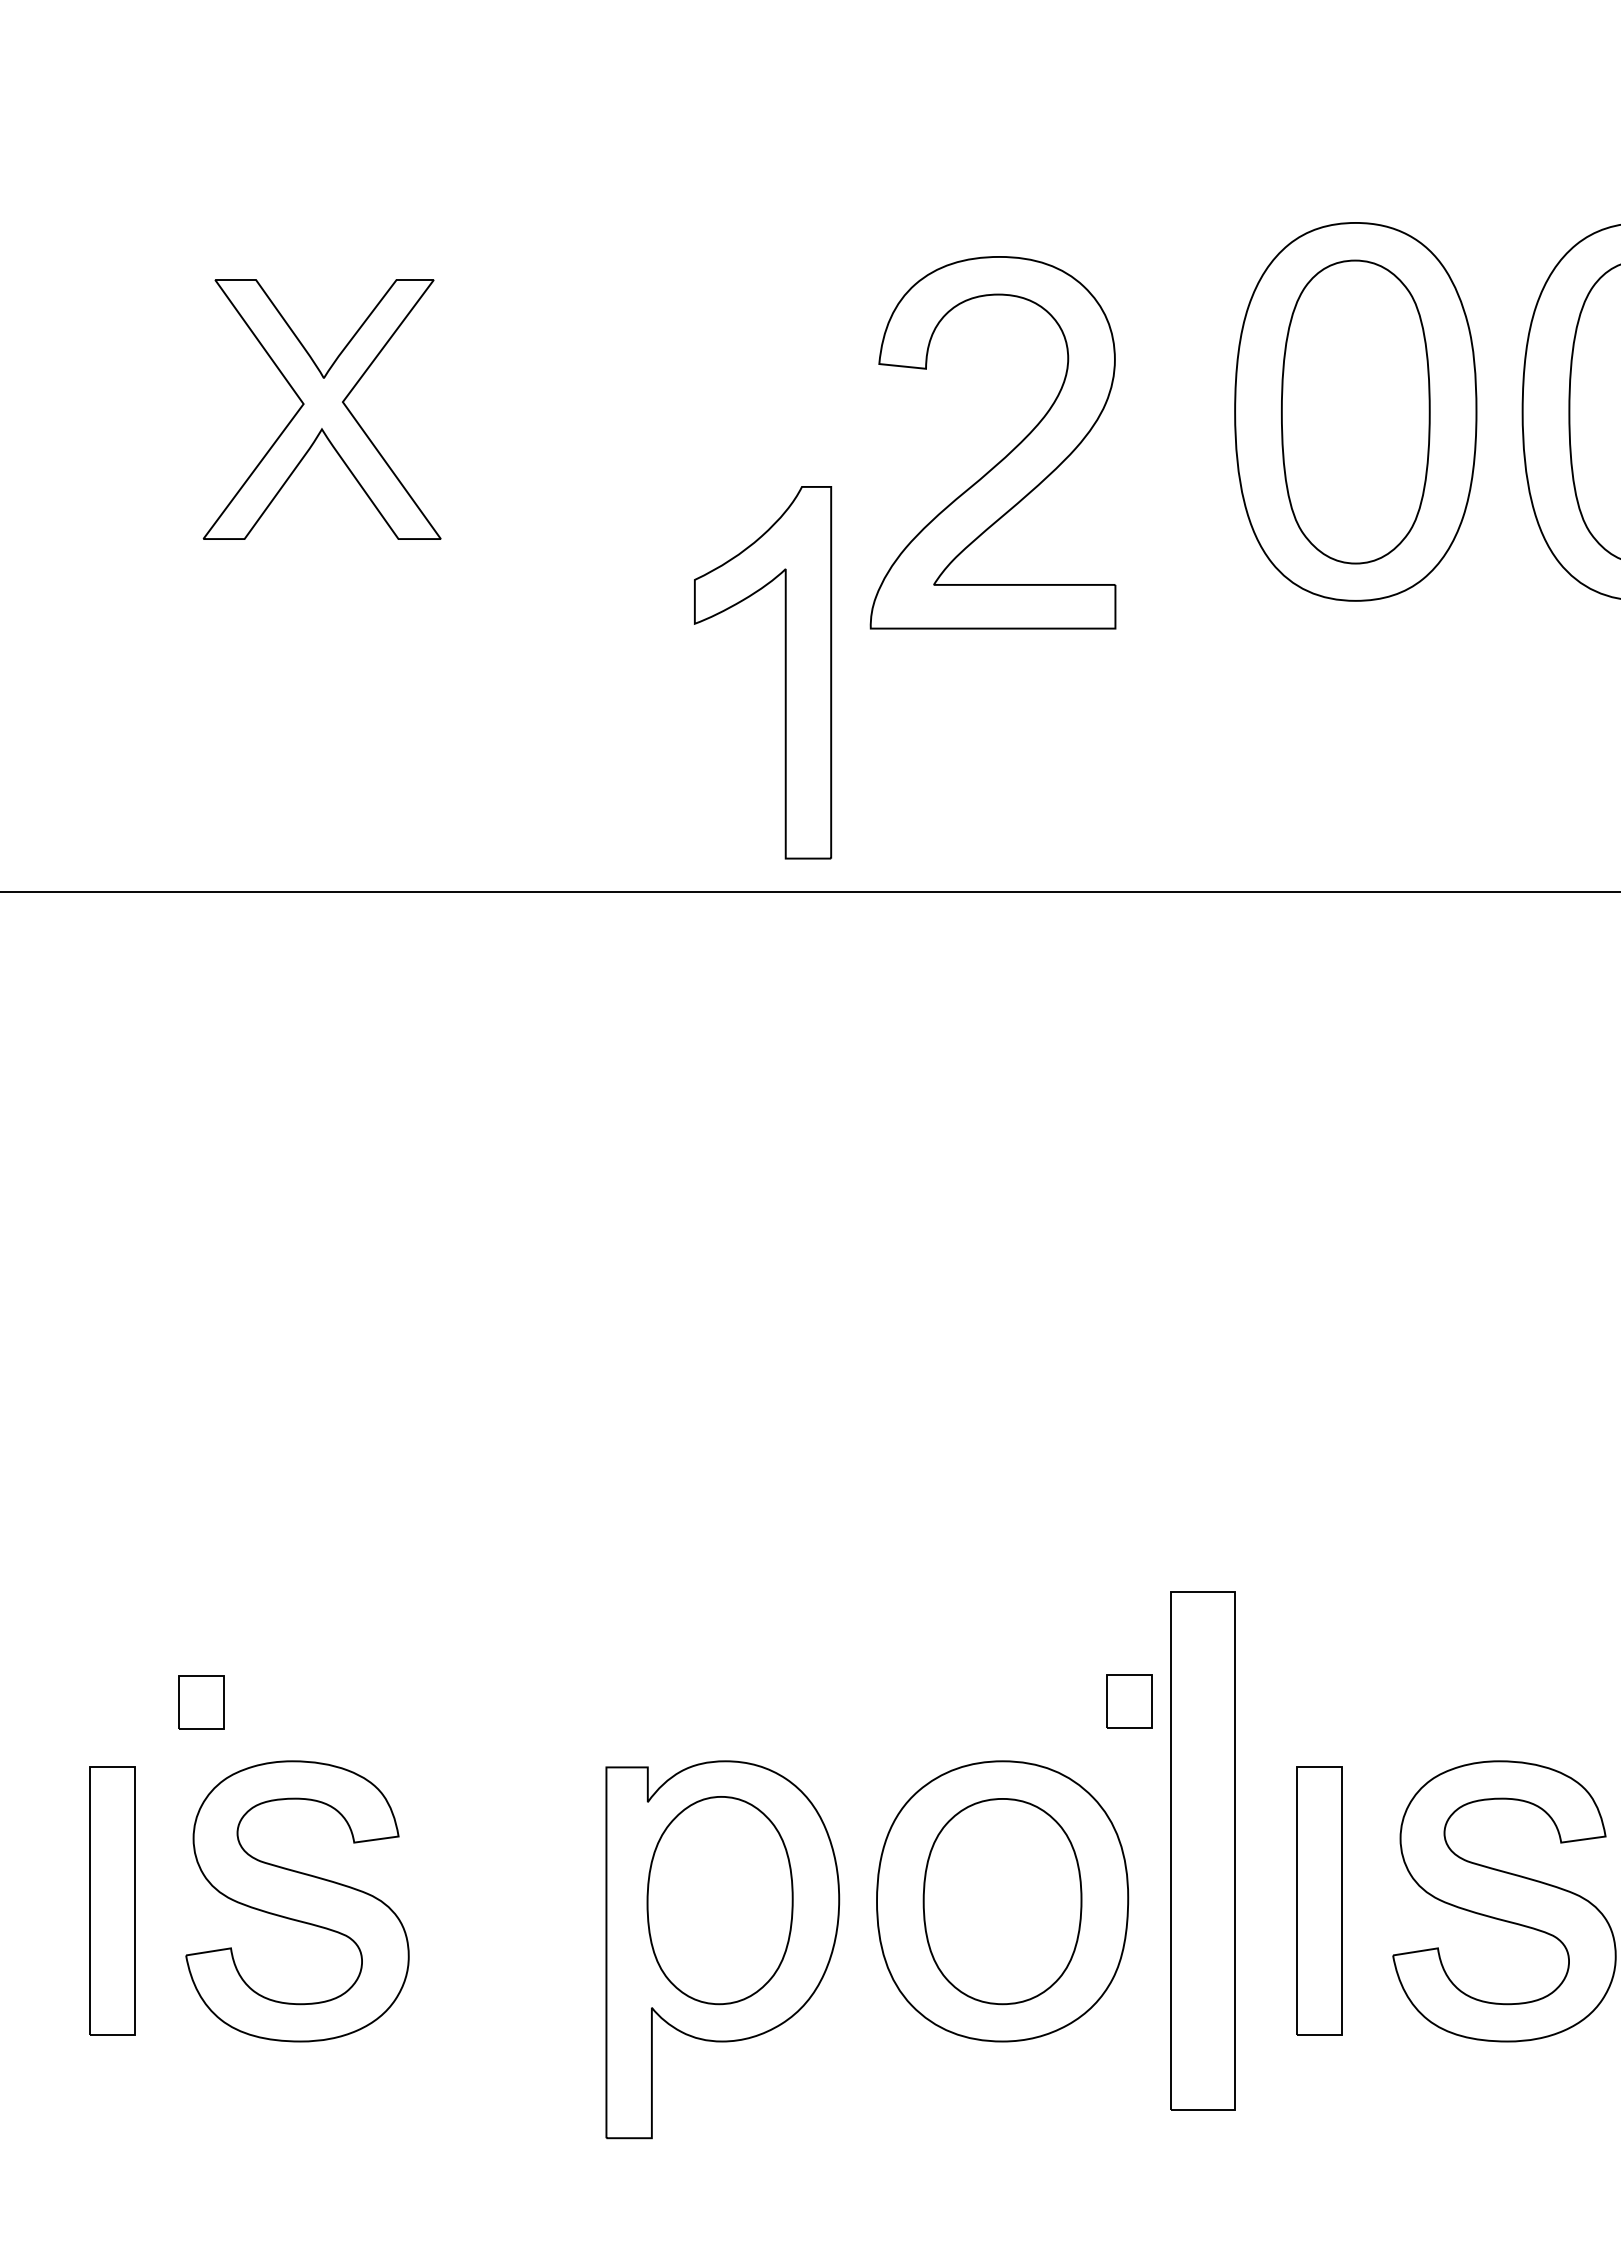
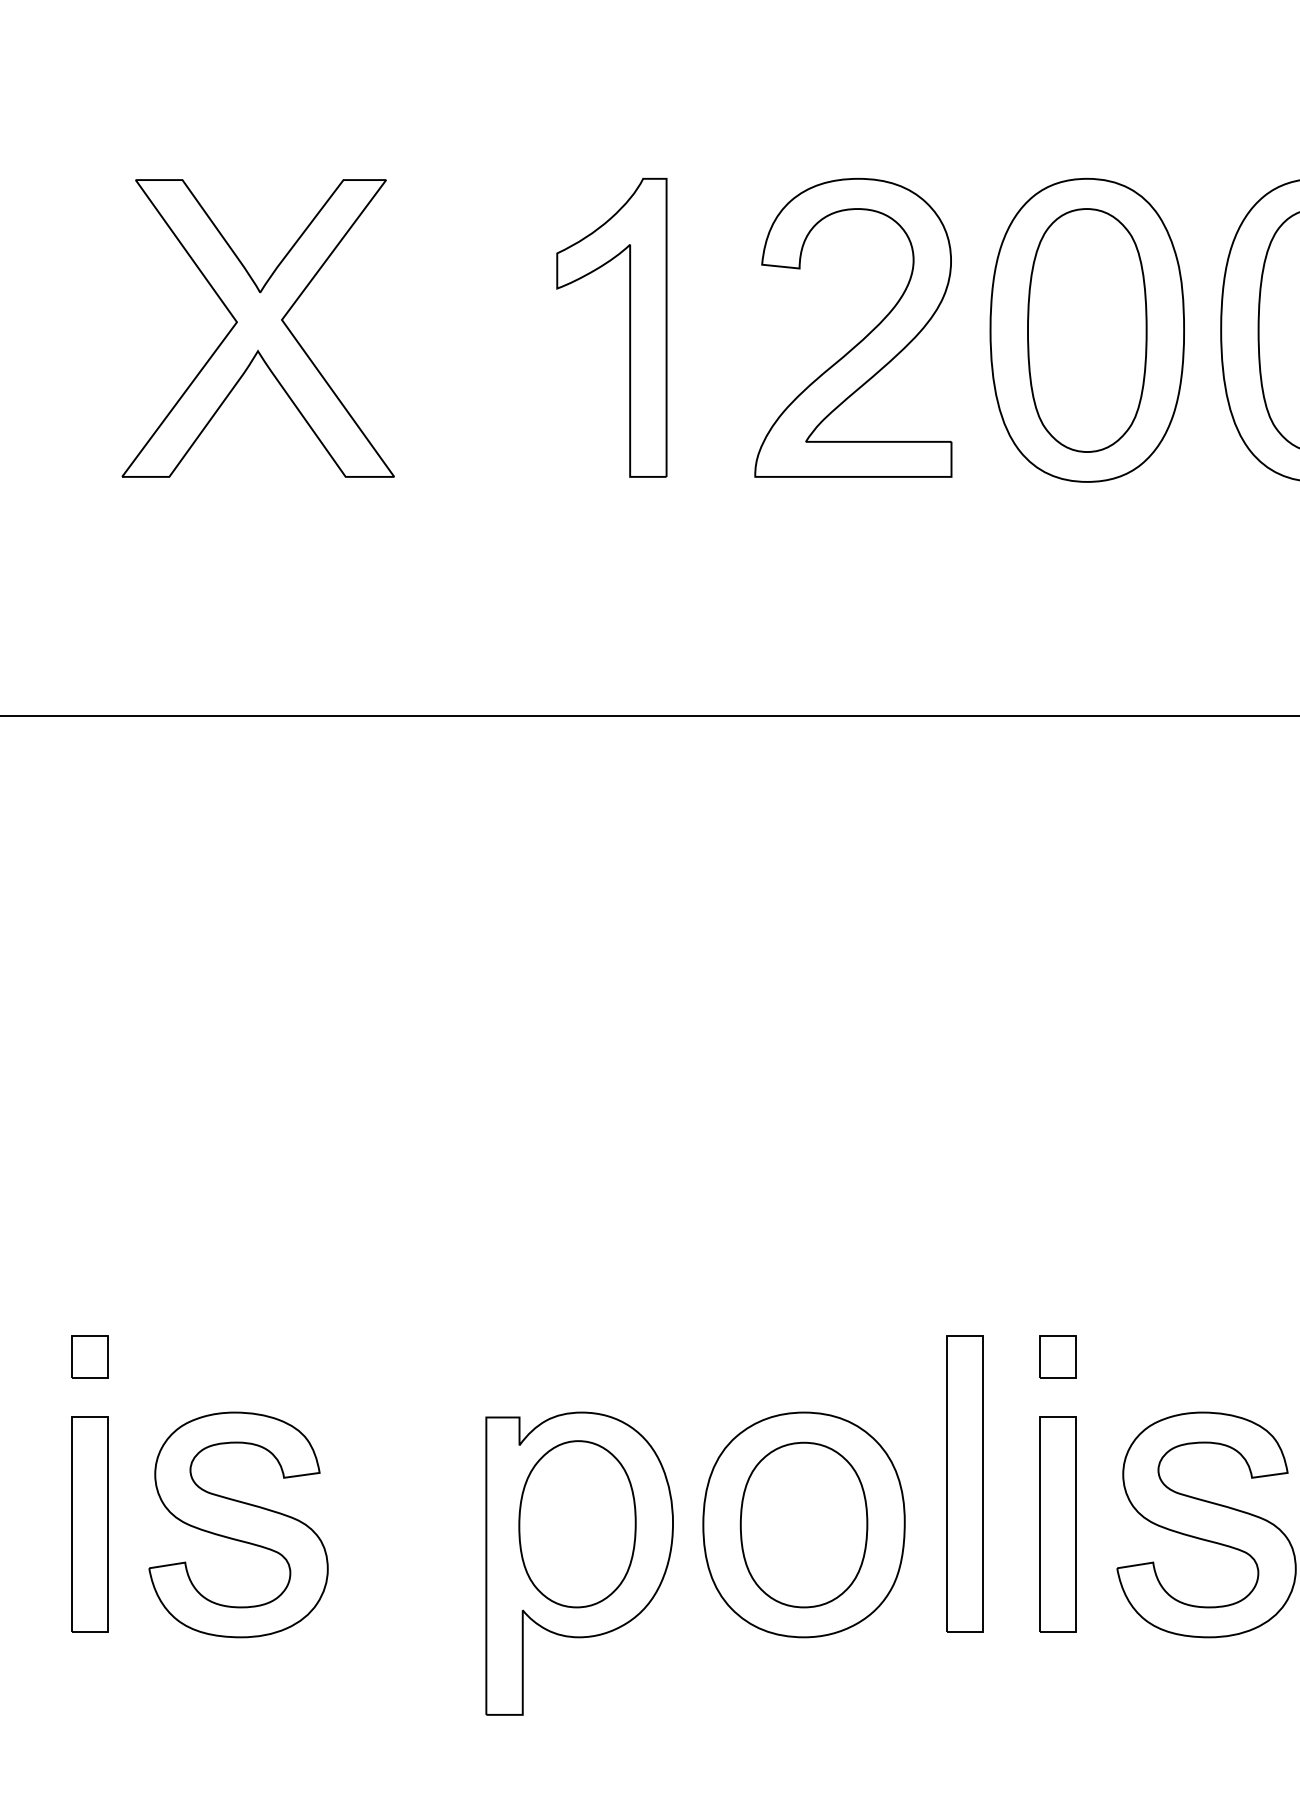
part: (322, 409) -> (258, 328), size x1.43
part: (1004, 456) -> (862, 338), moved
part: (784, 672) -> (629, 327), moved
part: (1129, 1701) -> (1058, 1356), moved
part: (201, 1702) -> (90, 1356), moved
part: (1203, 1849) -> (965, 1483), size x0.71

